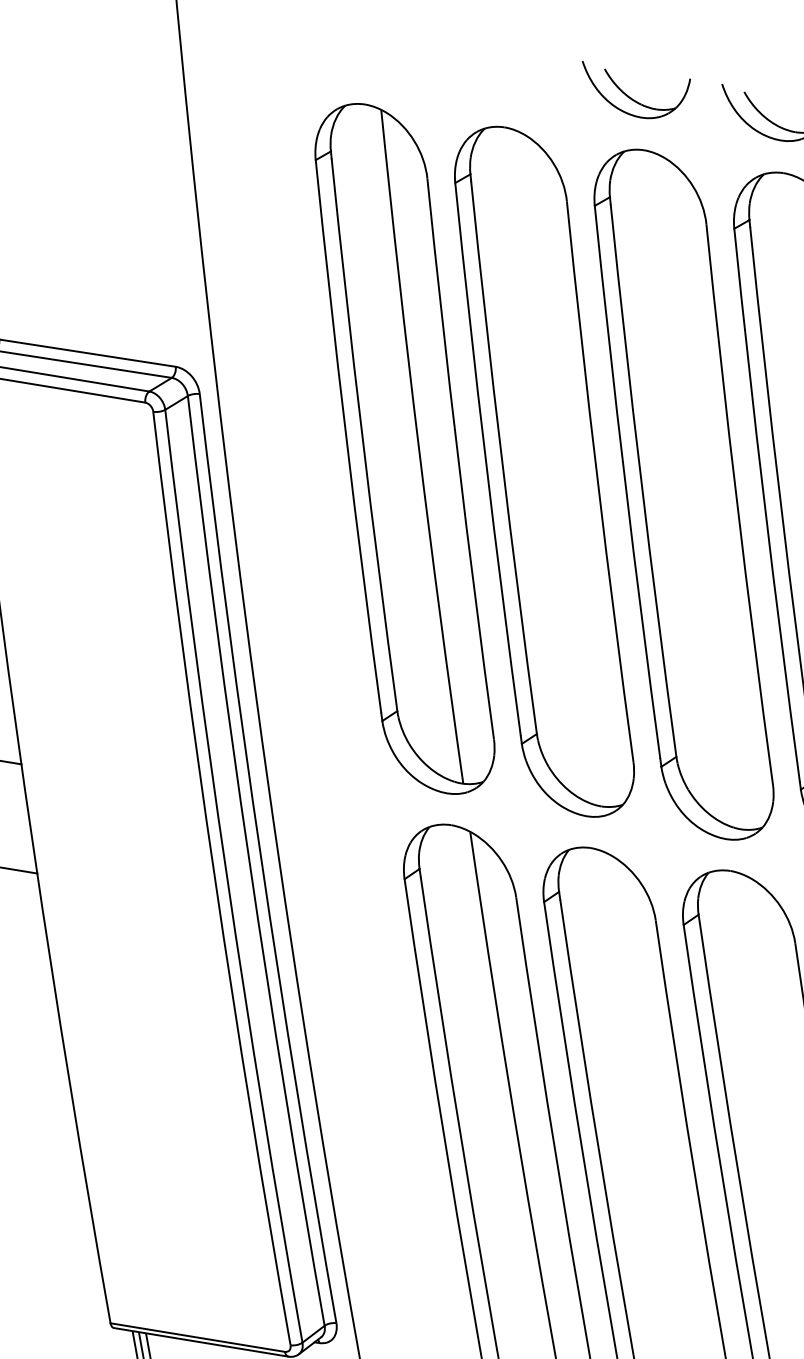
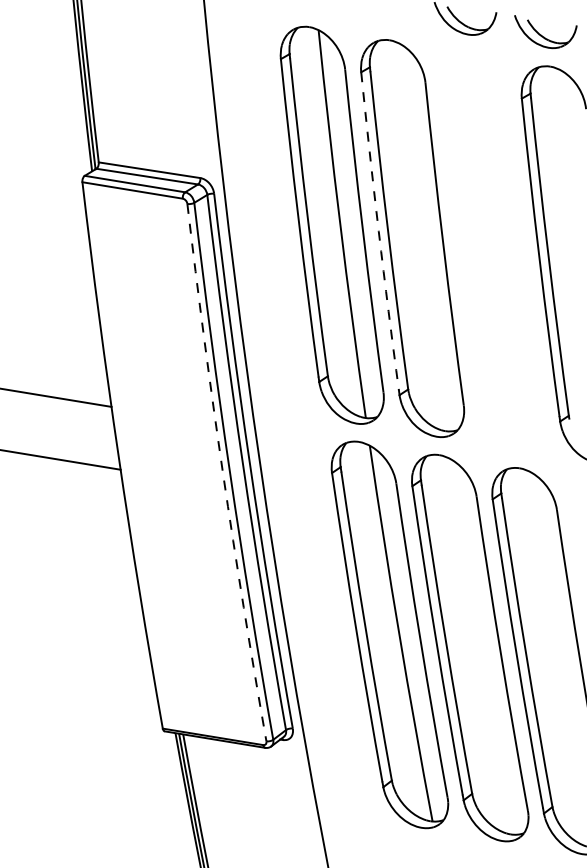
arc: (485, 459) -> (378, 231), solid -> dashed
part: (683, 494) -> (492, 251), removed
arc: (215, 880) -> (223, 473), solid -> dashed

